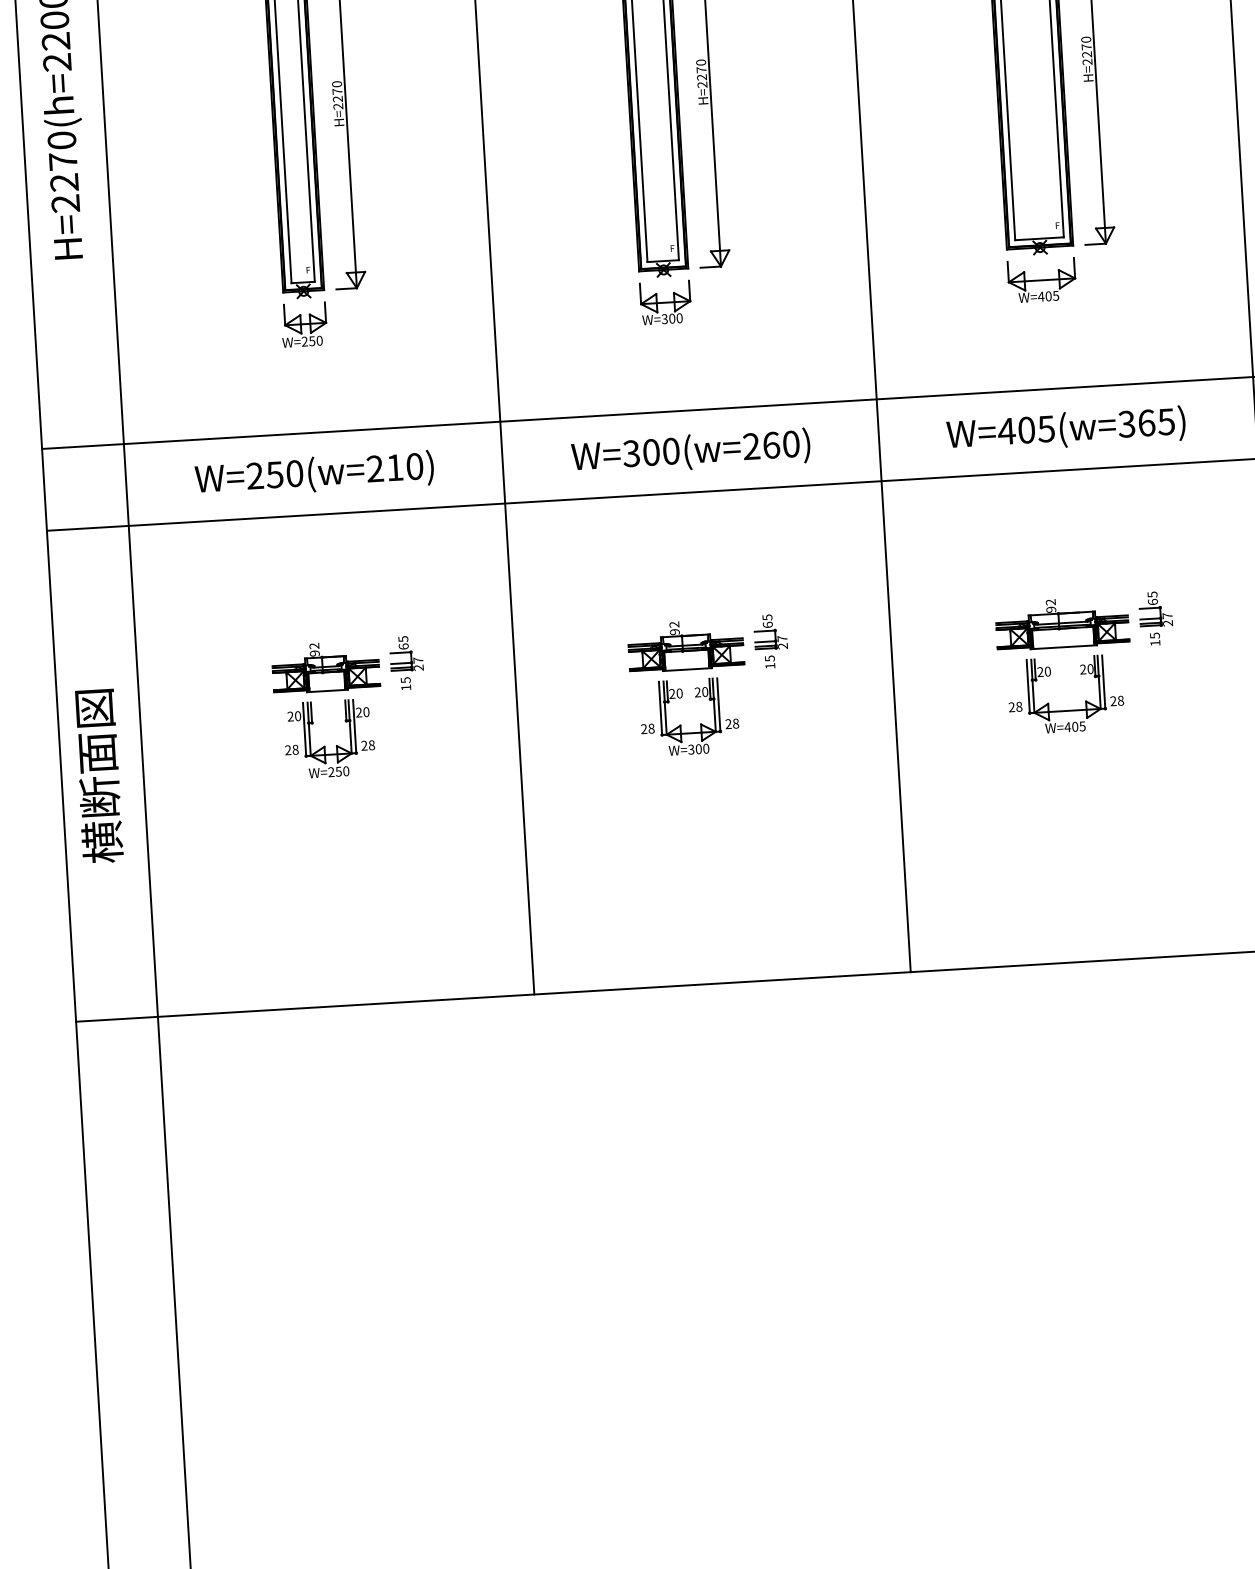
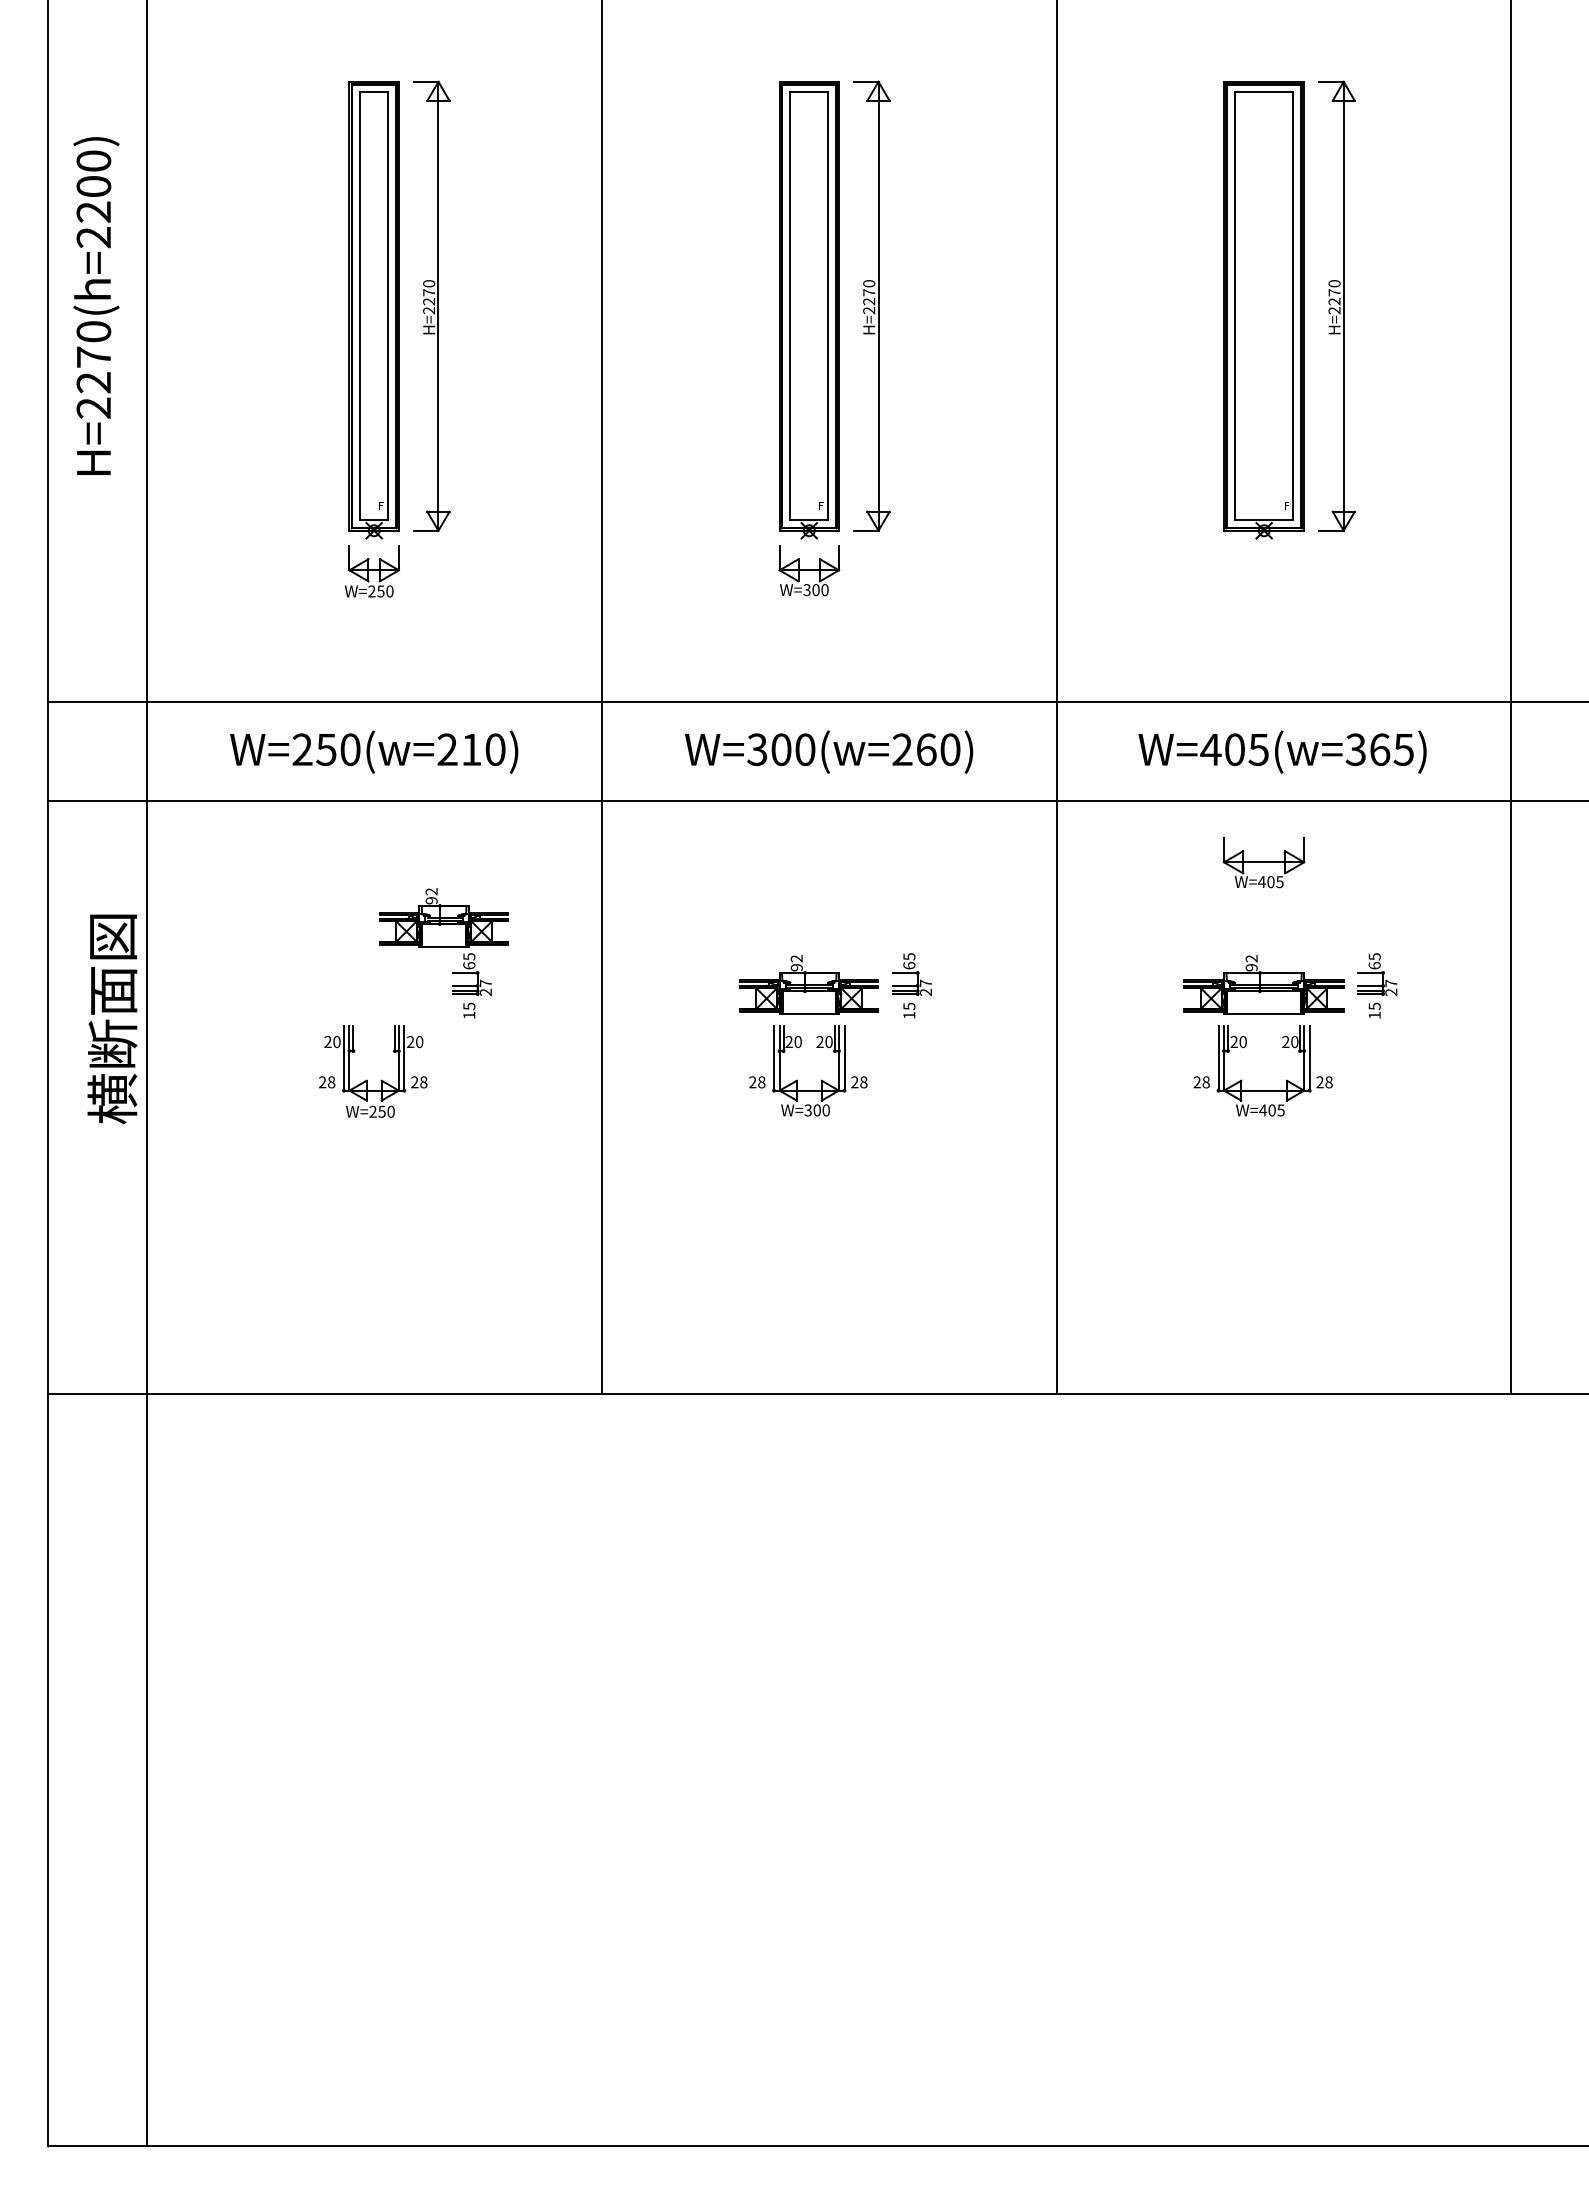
part: (1041, 280) -> (1263, 862), moved
part: (325, 666) -> (443, 917), moved
text: (98, 776) -> (112, 1019), moved

